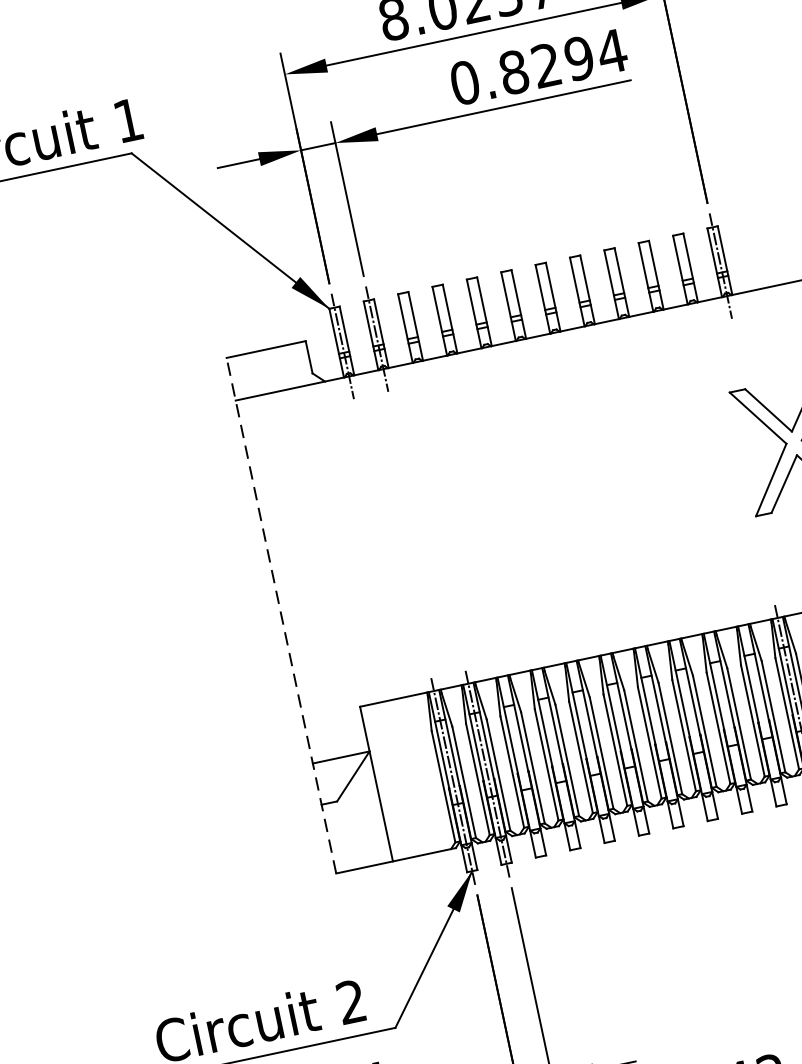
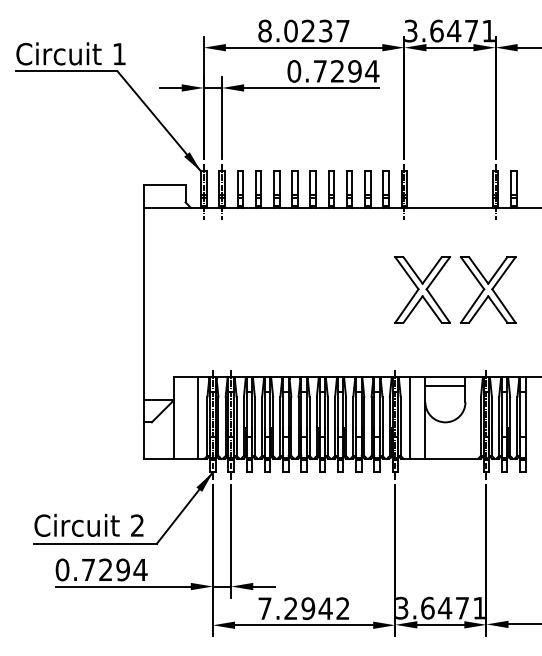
text: (514, 72) -> (320, 71), 0.8294 -> 0.7294
line: (281, 616) -> (143, 322), dashed -> solid
line: (423, 773) -> (198, 417), added

